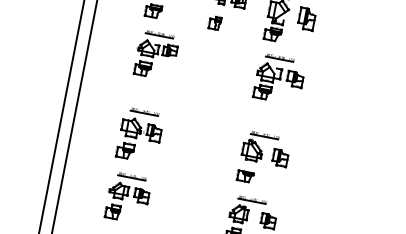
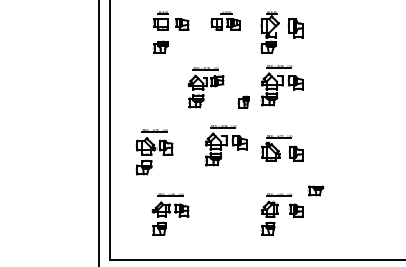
part: (215, 22) -> (243, 101), moved
part: (155, 55) -> (205, 87), moved
part: (204, 133) -> (226, 145), added
part: (140, 136) -> (154, 152), moved
part: (245, 176) -> (316, 190), moved

